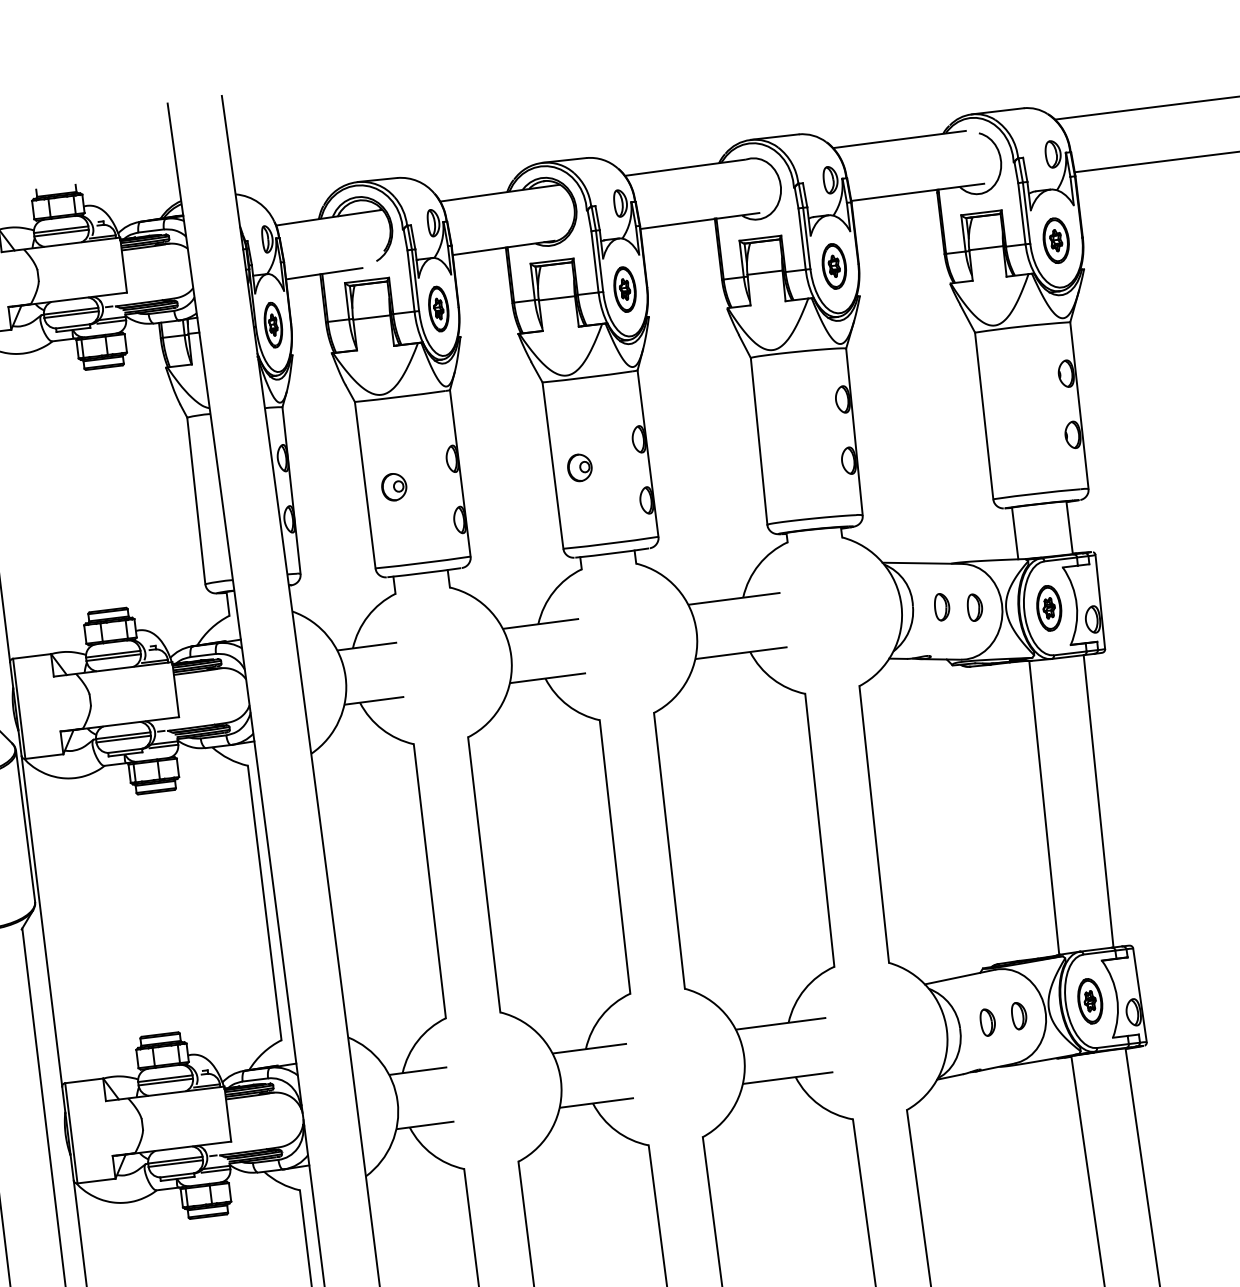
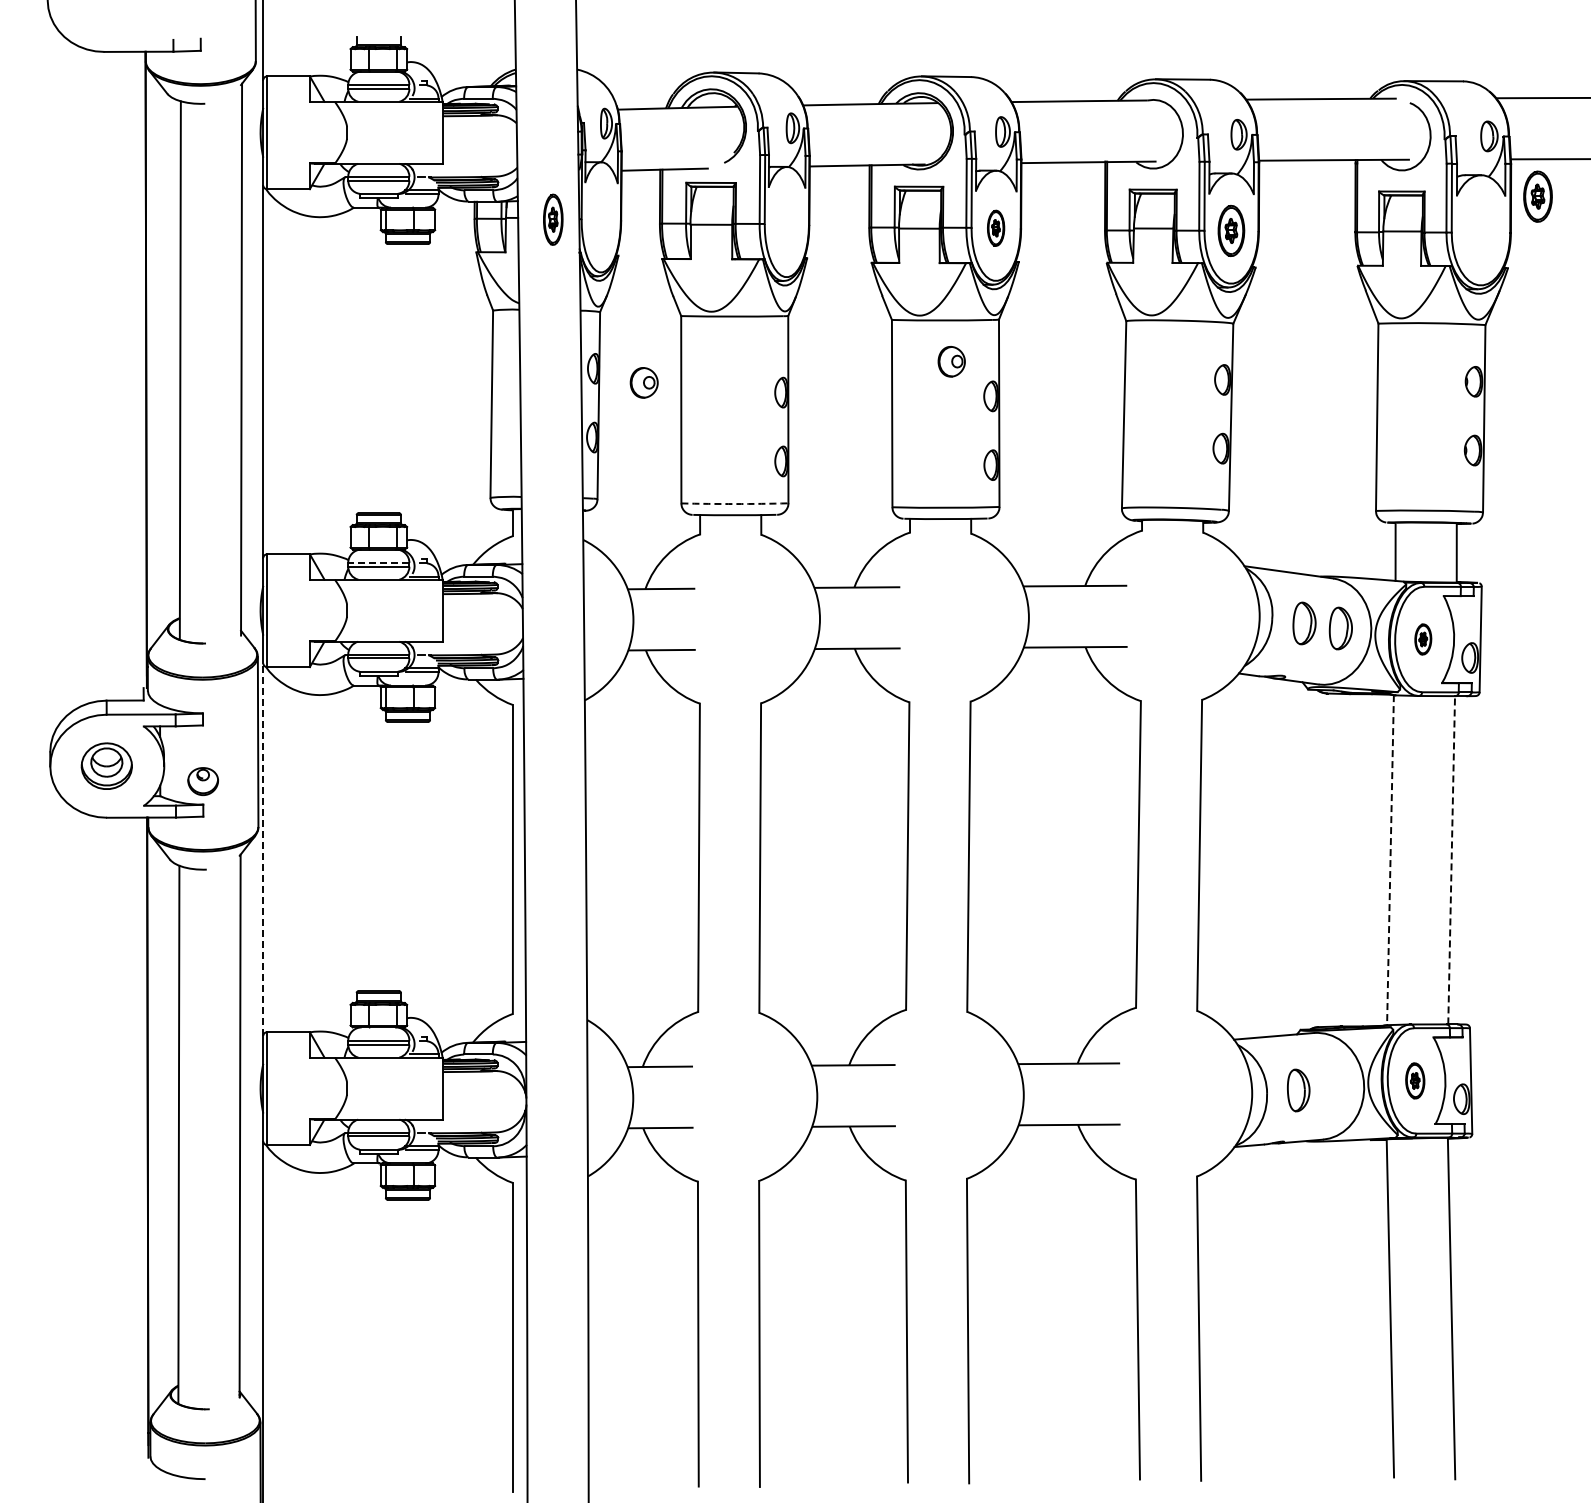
part: (1055, 240) -> (1537, 196), moved
part: (624, 289) -> (995, 228), size x0.7
part: (438, 309) -> (786, 224), removed
part: (273, 324) -> (553, 219), moved
part: (579, 467) -> (951, 361), moved
part: (393, 486) -> (643, 382), moved
arc: (422, 563) -> (734, 504), solid -> dashed
part: (942, 607) -> (1304, 623), size x1.4
part: (974, 607) -> (1340, 628), size x1.4
part: (1049, 608) -> (1423, 639), size x0.6
line: (112, 653) -> (378, 562), solid -> dashed
line: (1098, 800) -> (1451, 859), solid -> dashed
line: (1044, 808) -> (1390, 860), solid -> dashed
line: (42, 921) -> (263, 849), solid -> dashed
part: (1090, 1000) -> (1415, 1080), size x0.7
part: (1019, 1015) -> (1334, 1087), removed
part: (987, 1022) -> (1298, 1090), size x1.4

